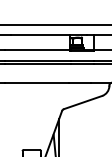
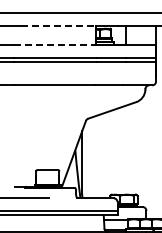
line: (40, 35) -> (58, 25), solid -> dashed
line: (38, 50) -> (56, 44), solid -> dashed

